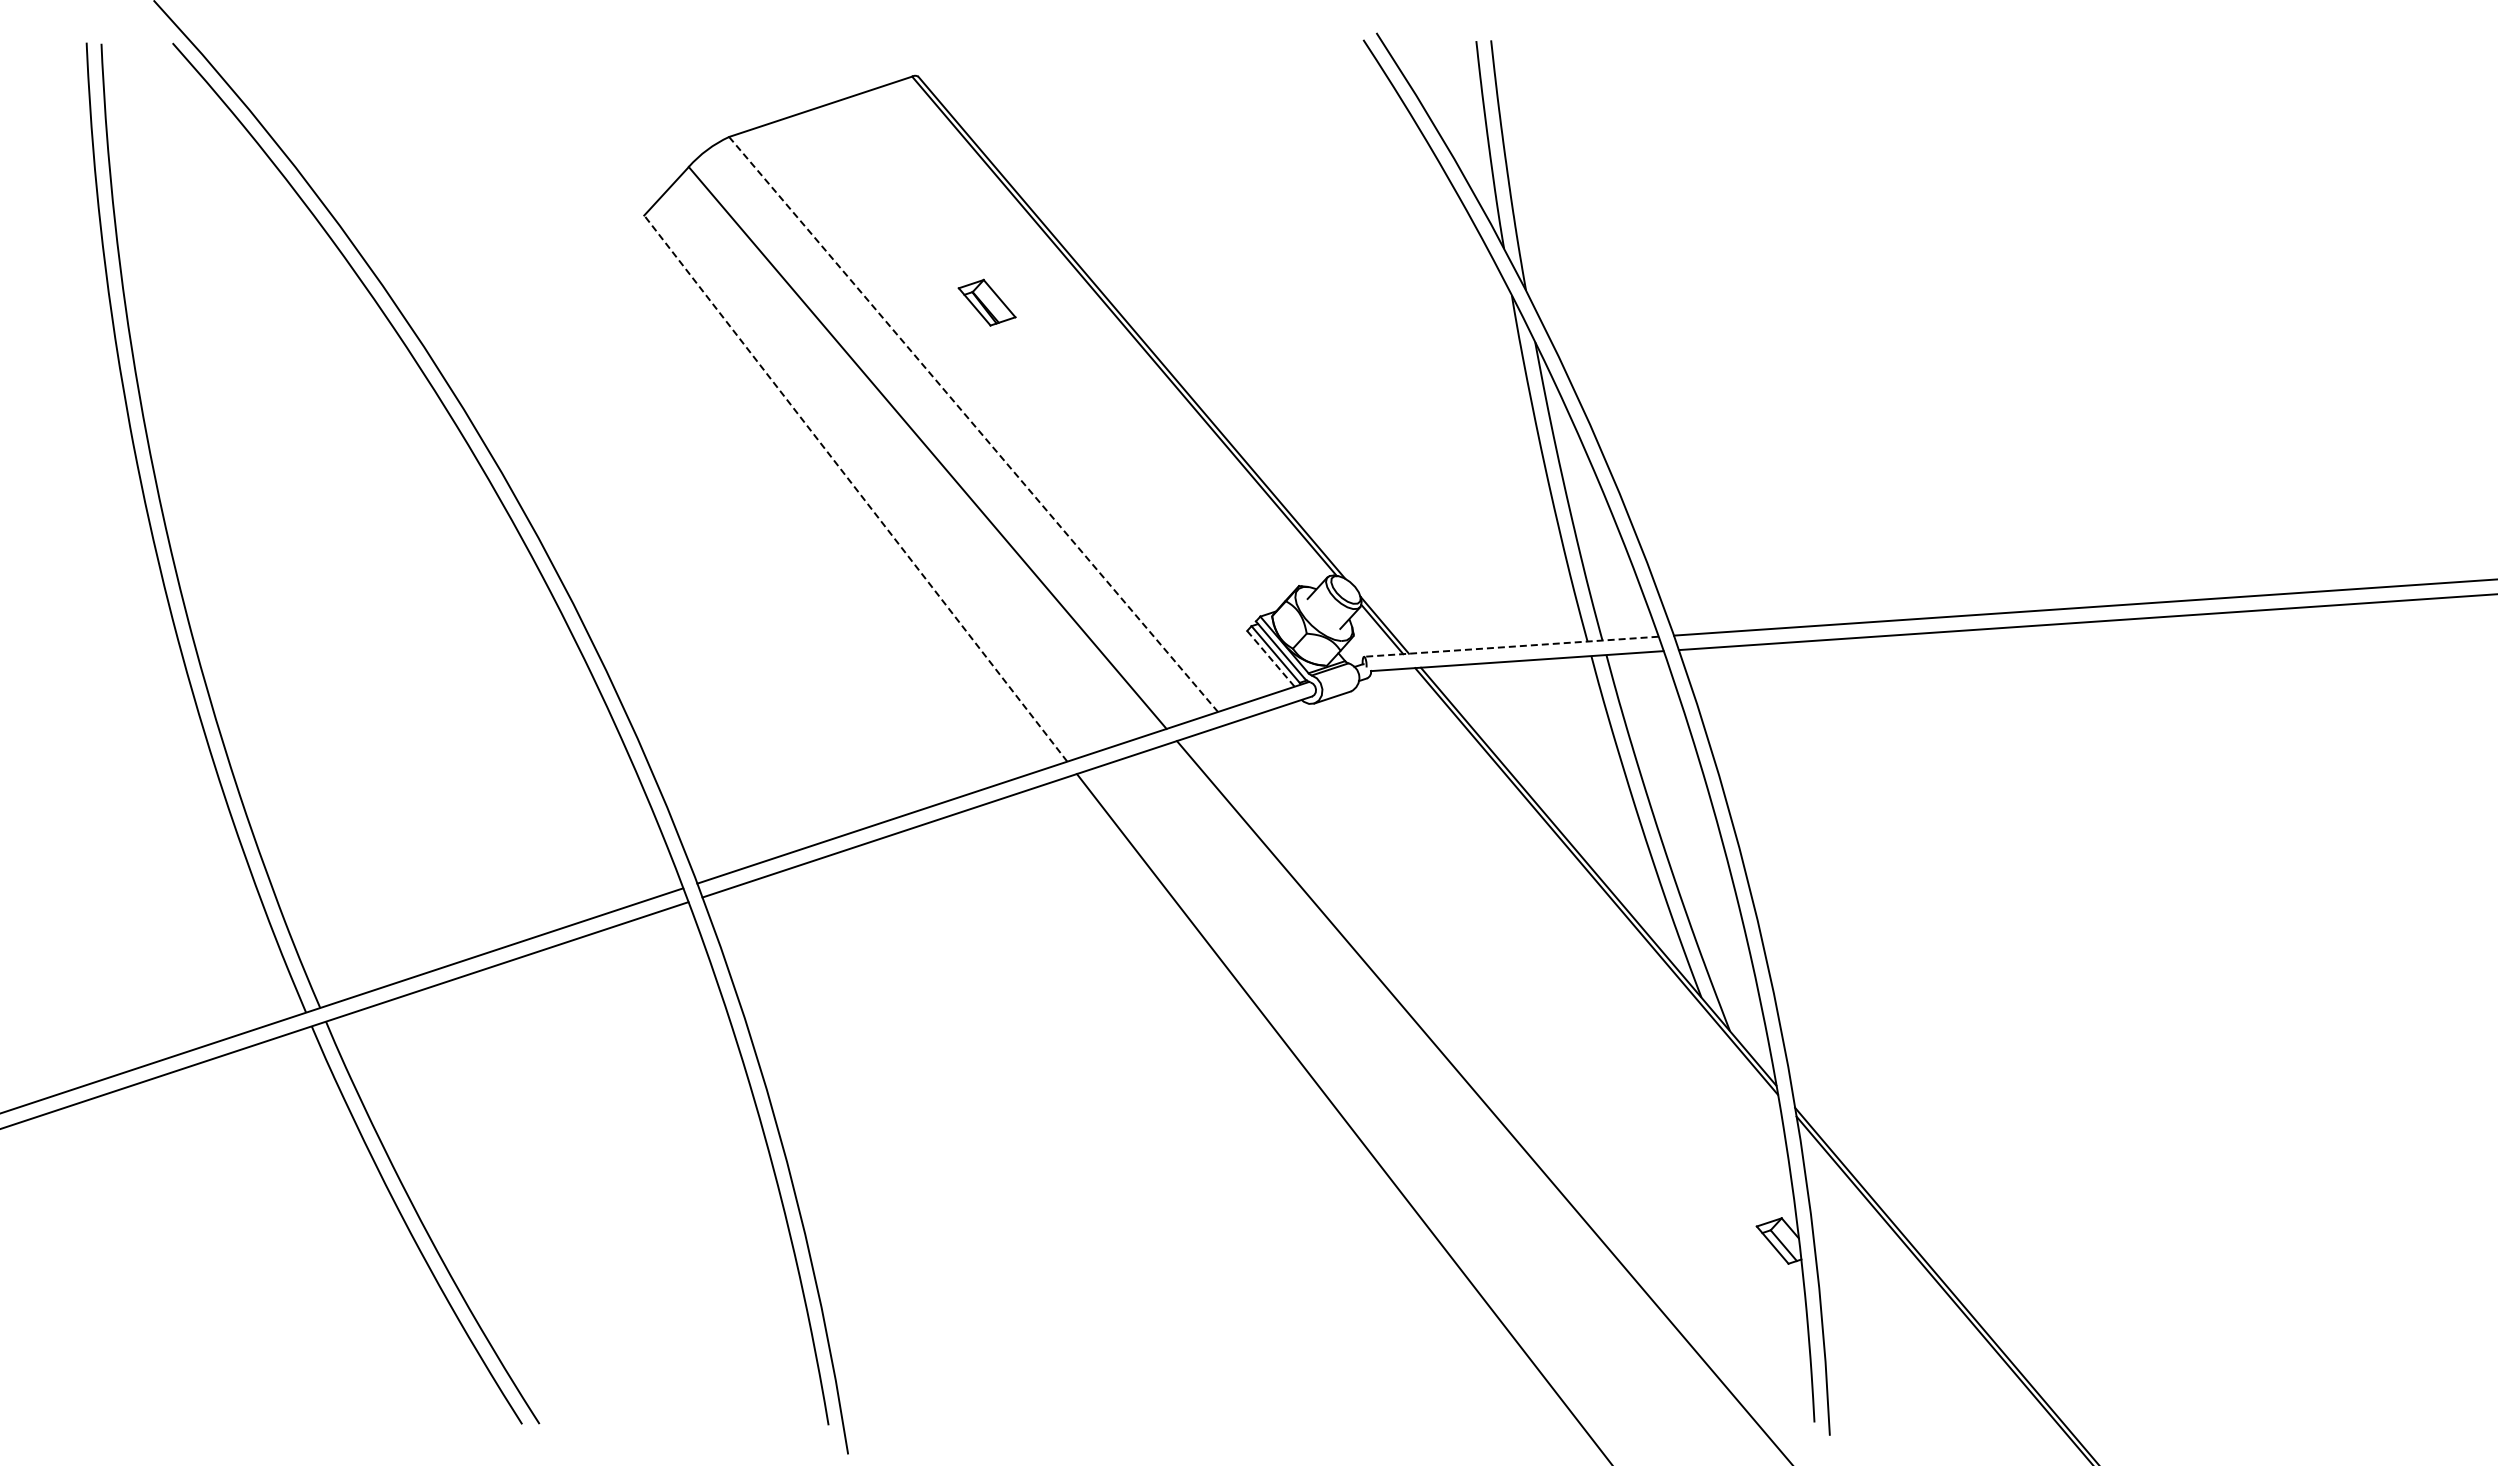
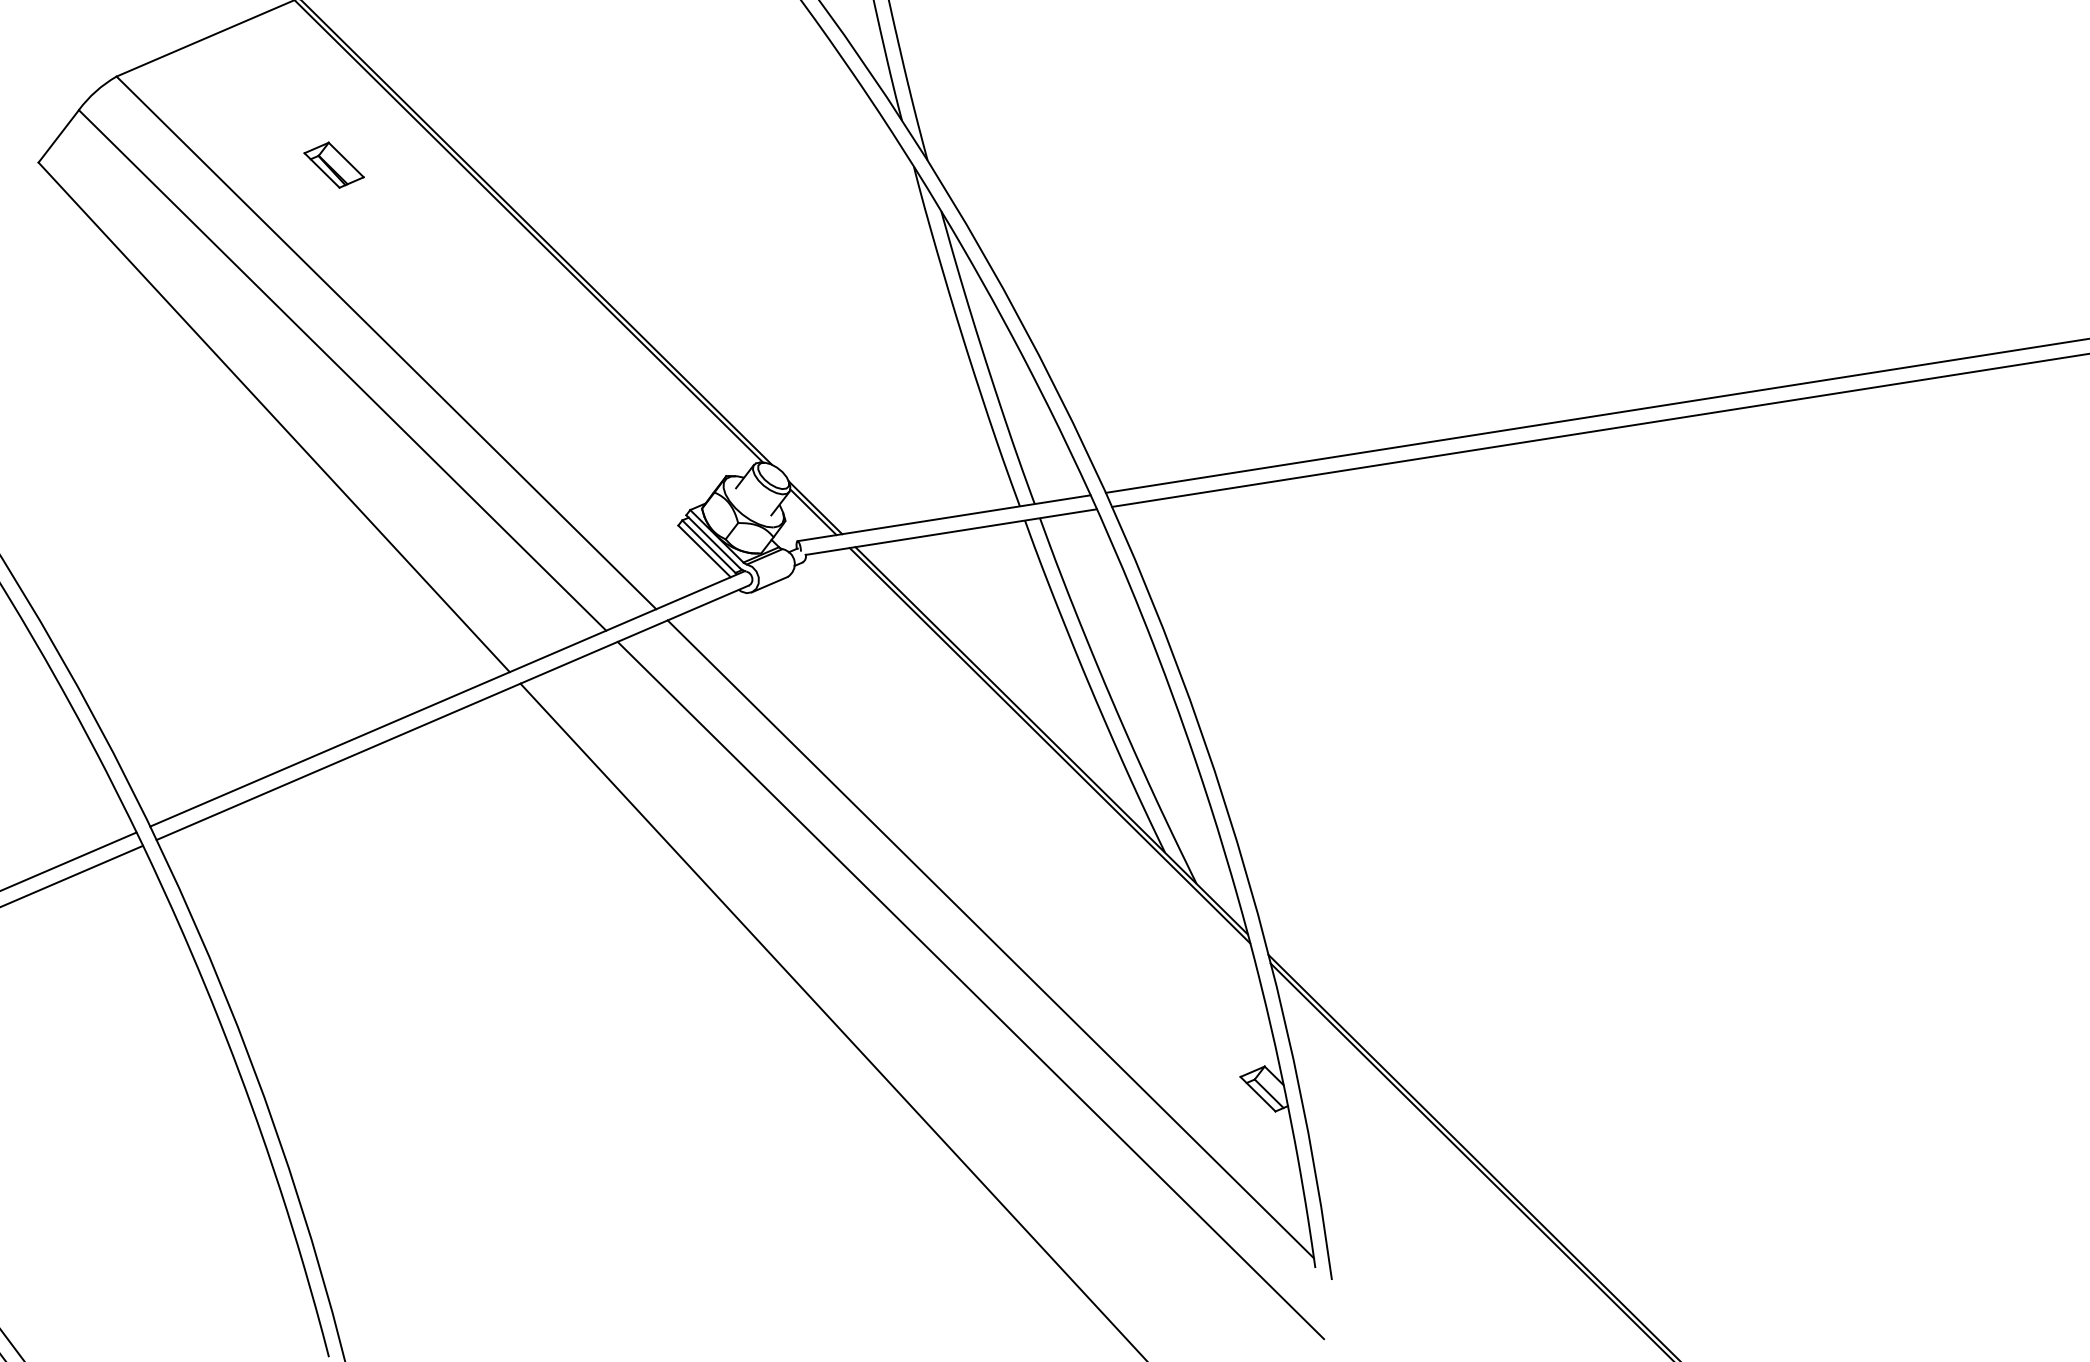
part: (986, 302) -> (333, 165), moved
line: (973, 424) -> (386, 342), dashed -> solid
line: (855, 488) -> (273, 417), dashed -> solid
line: (1511, 646) -> (944, 517), dashed -> solid
line: (1270, 658) -> (704, 551), dashed -> solid
line: (1520, 1068) -> (990, 939), added

